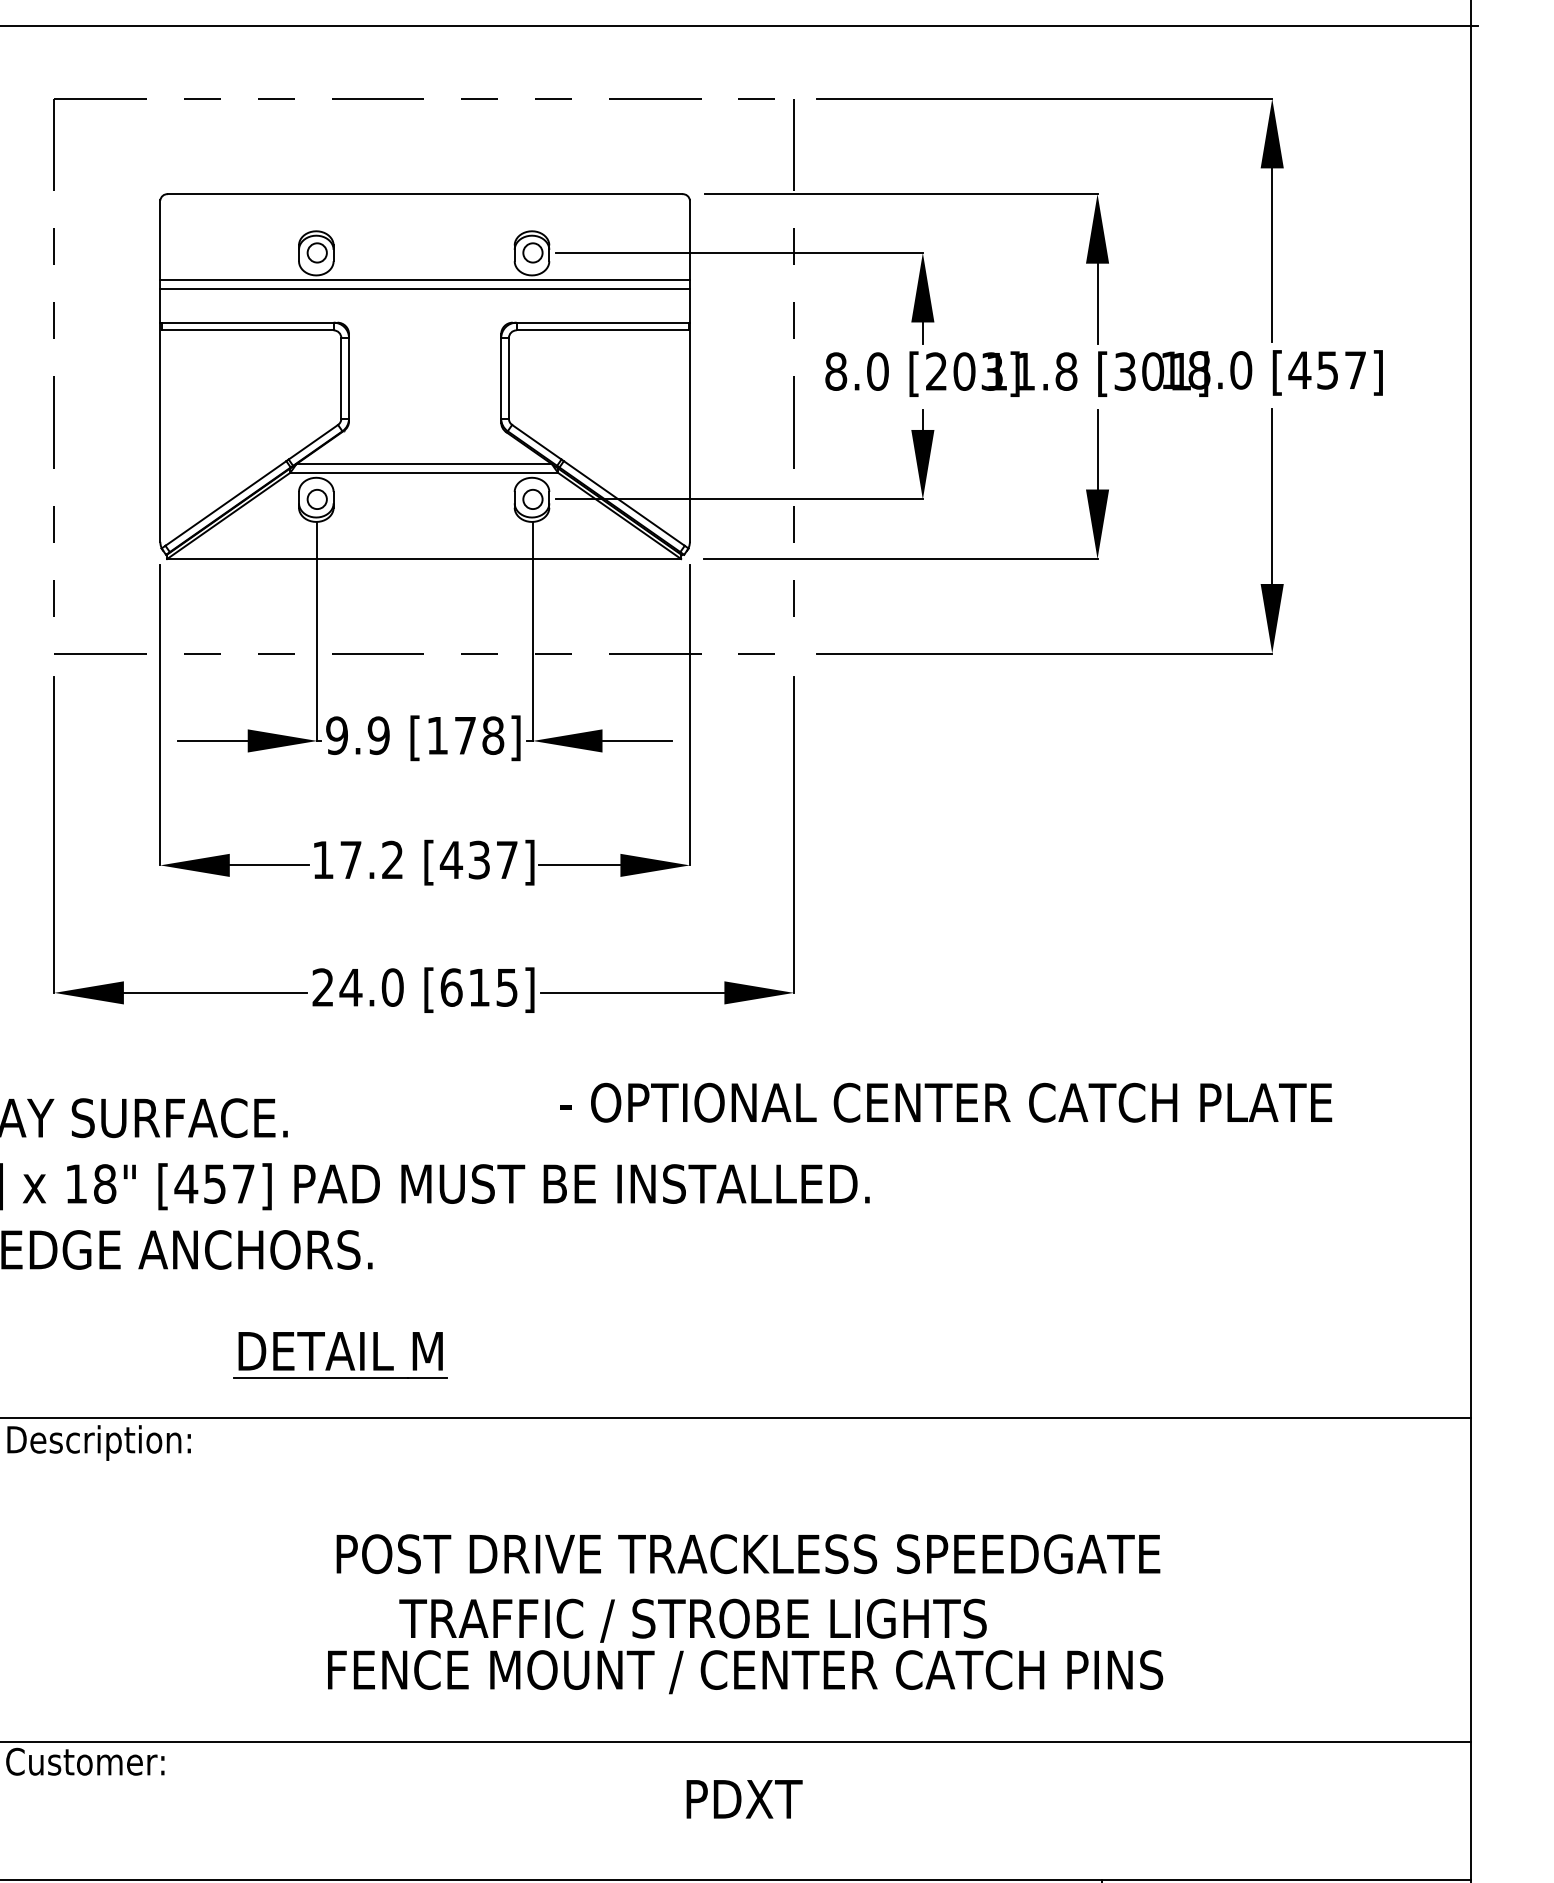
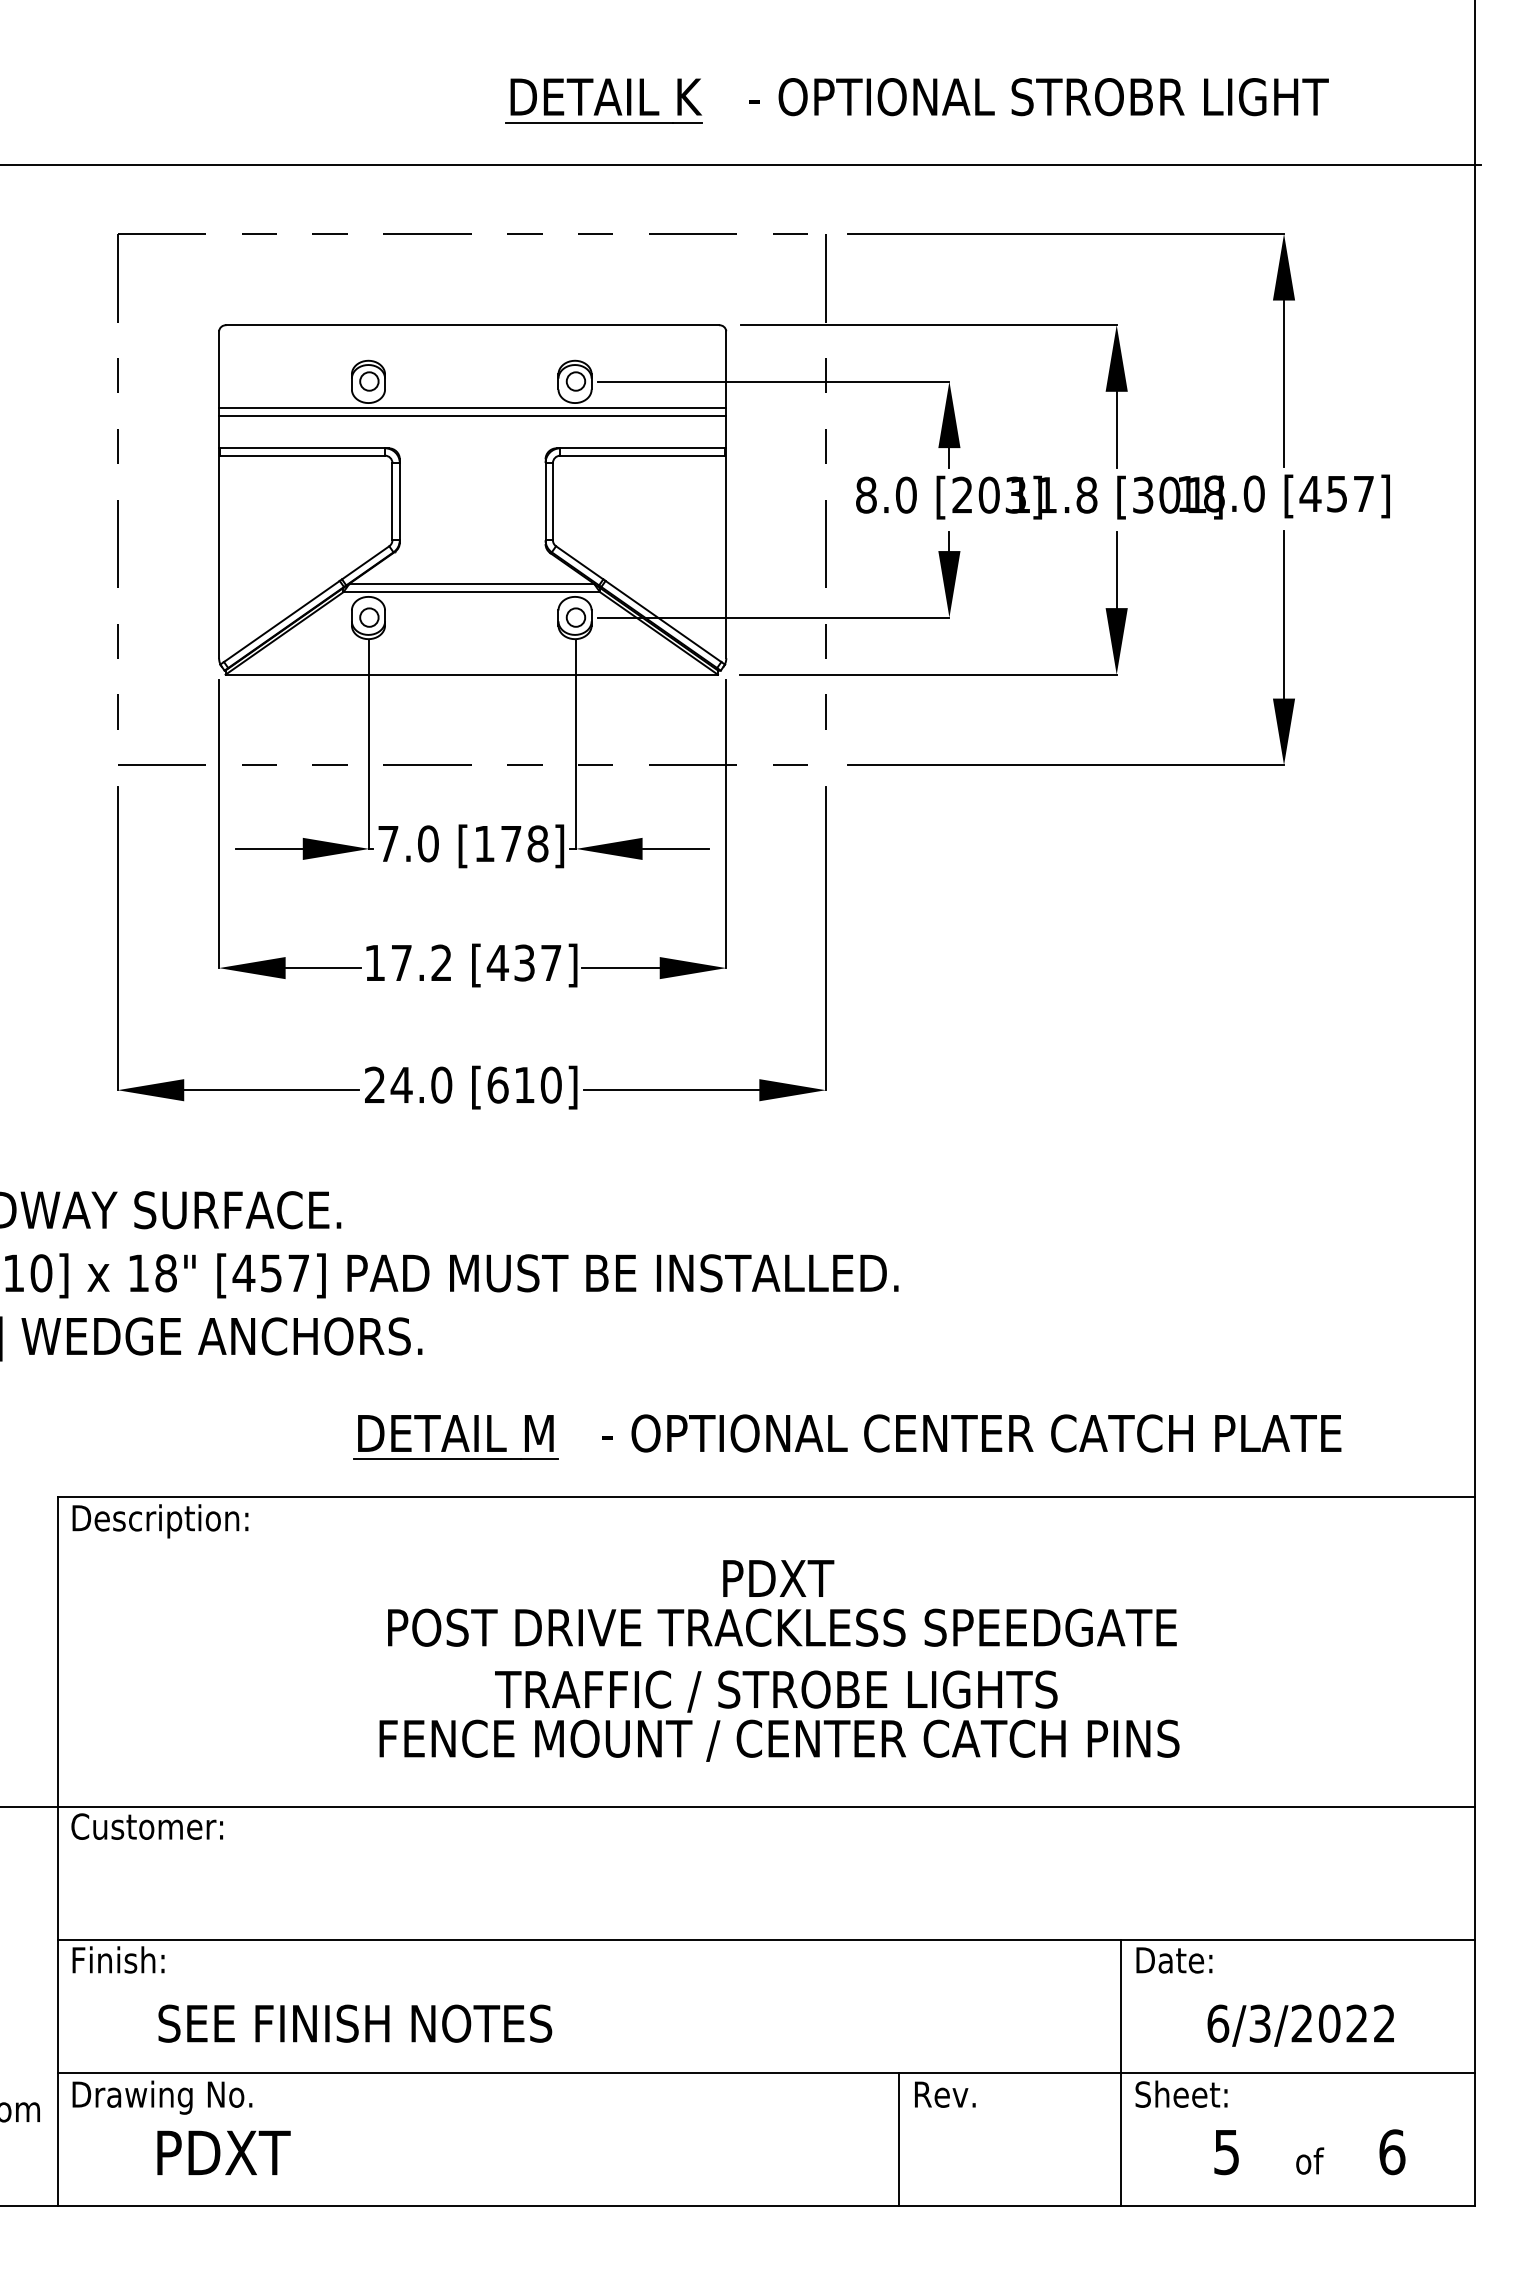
text: (357, 735) -> (407, 843), 9.9 -> 7.0
text: (506, 986) -> (550, 1084), [615] -> [610]
text: (945, 1102) -> (971, 1433), moved
part: (340, 1355) -> (455, 1437), moved
text: (693, 1620) -> (776, 1691), moved
text: (744, 1799) -> (778, 1578), moved

